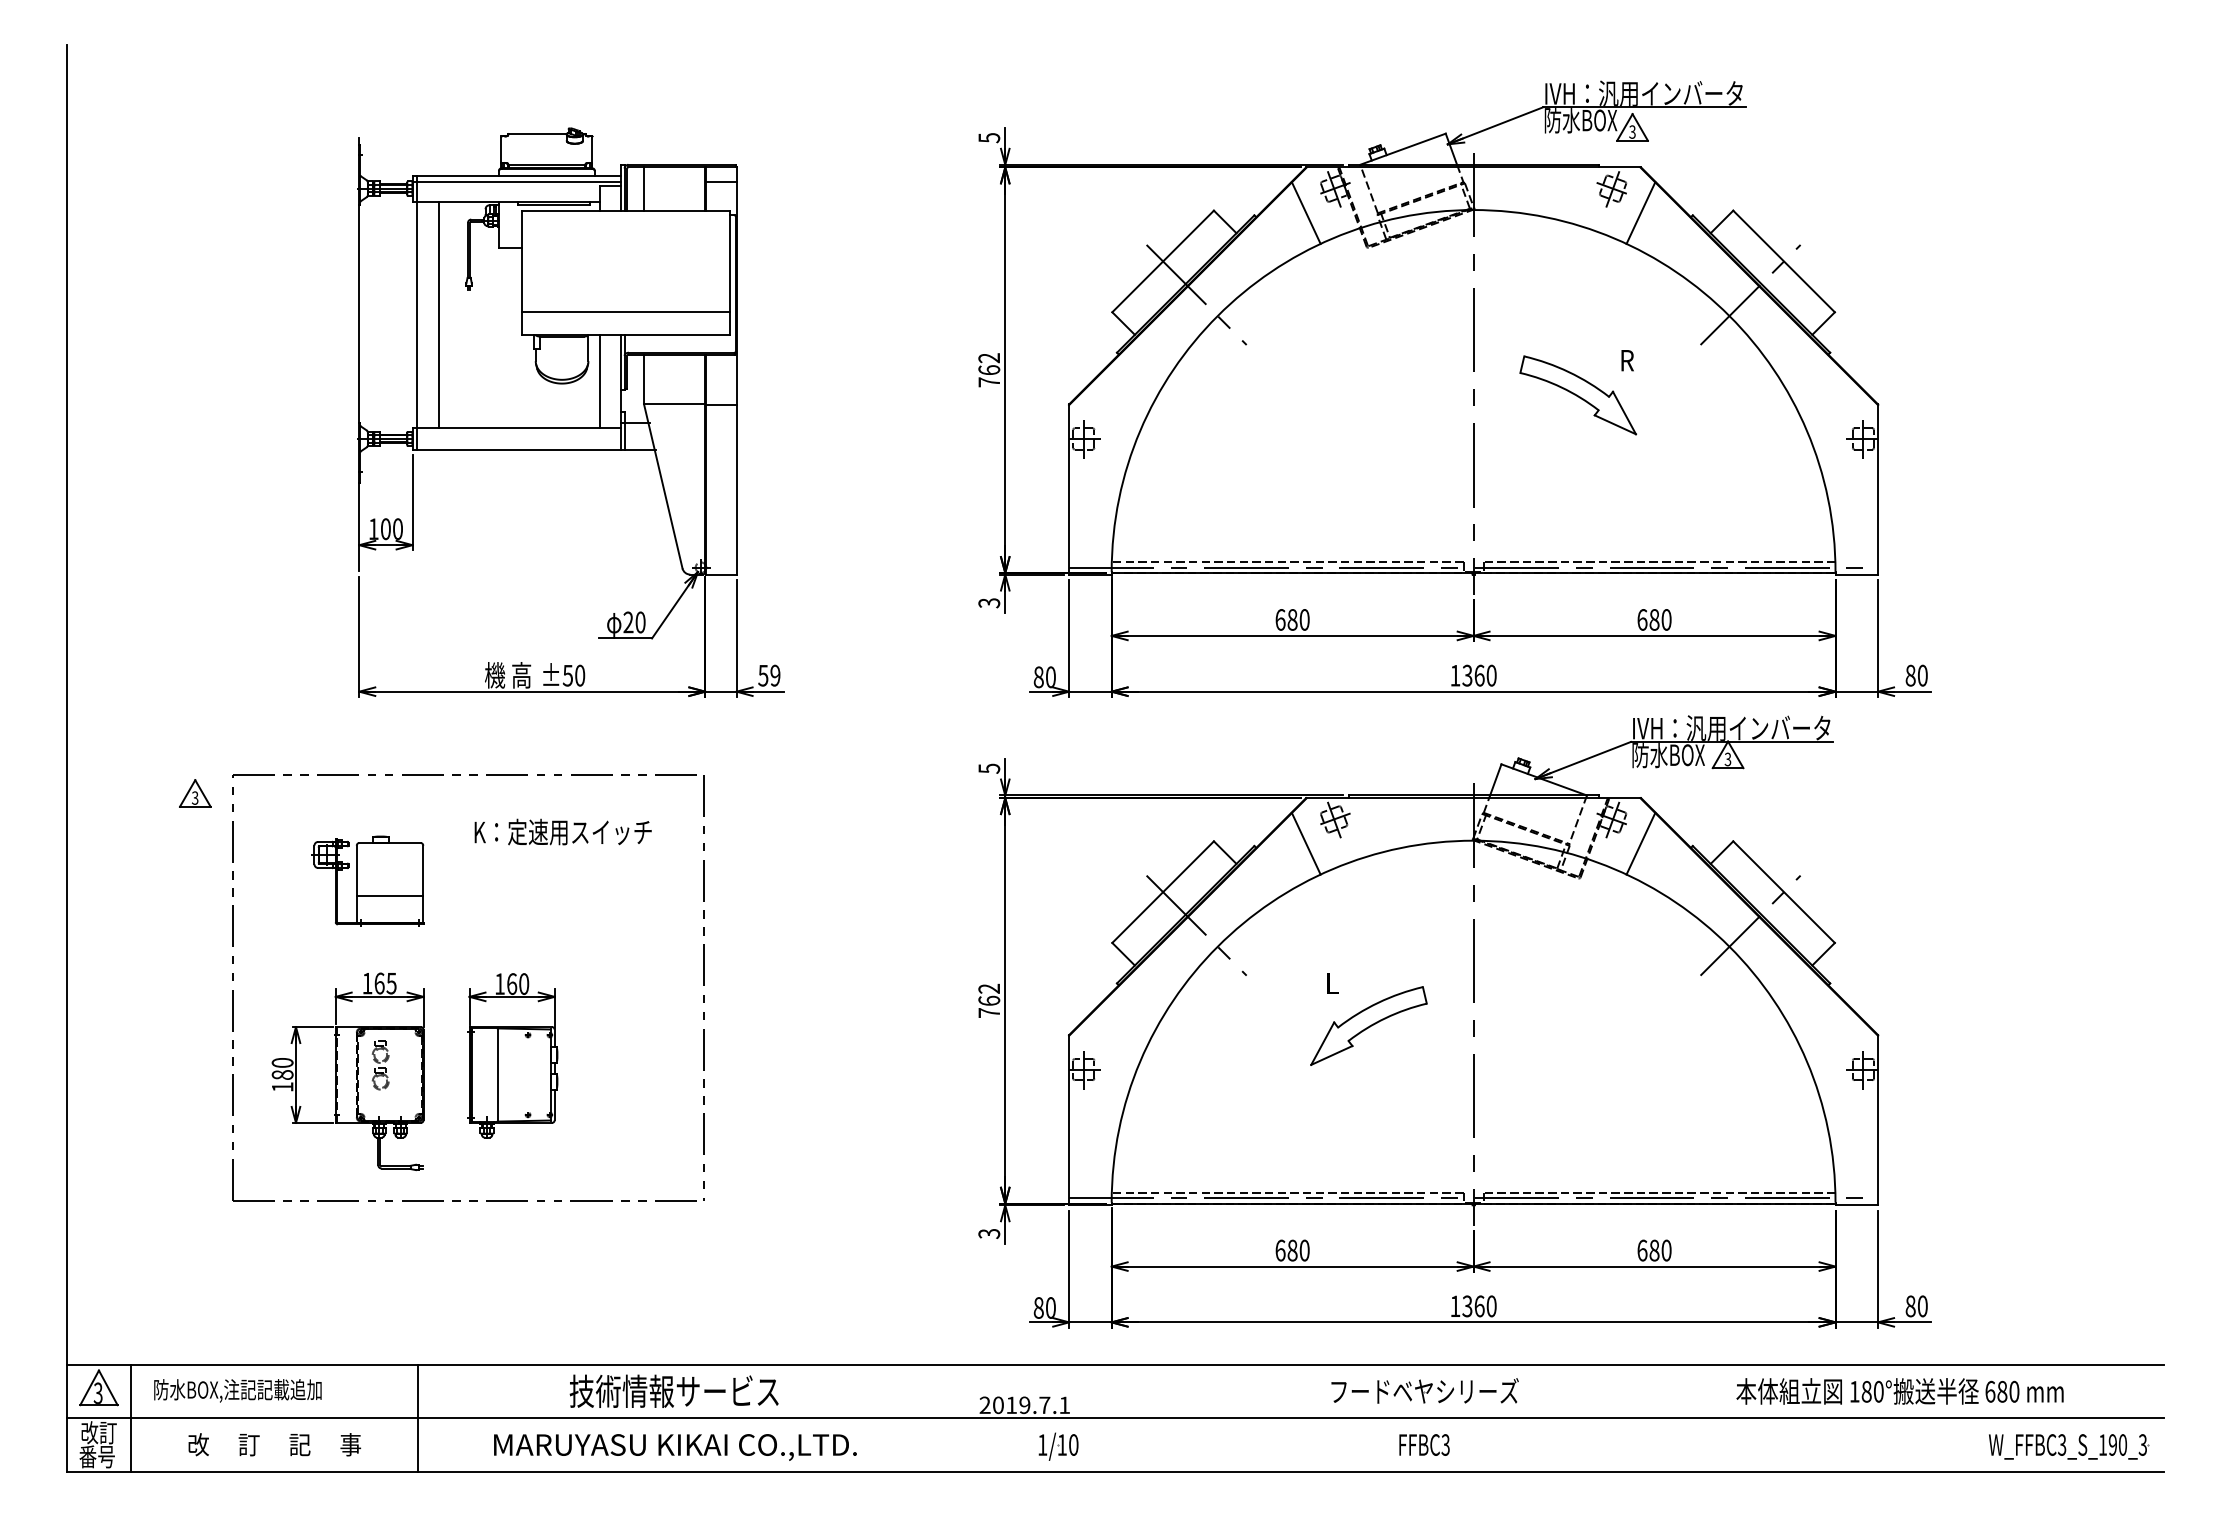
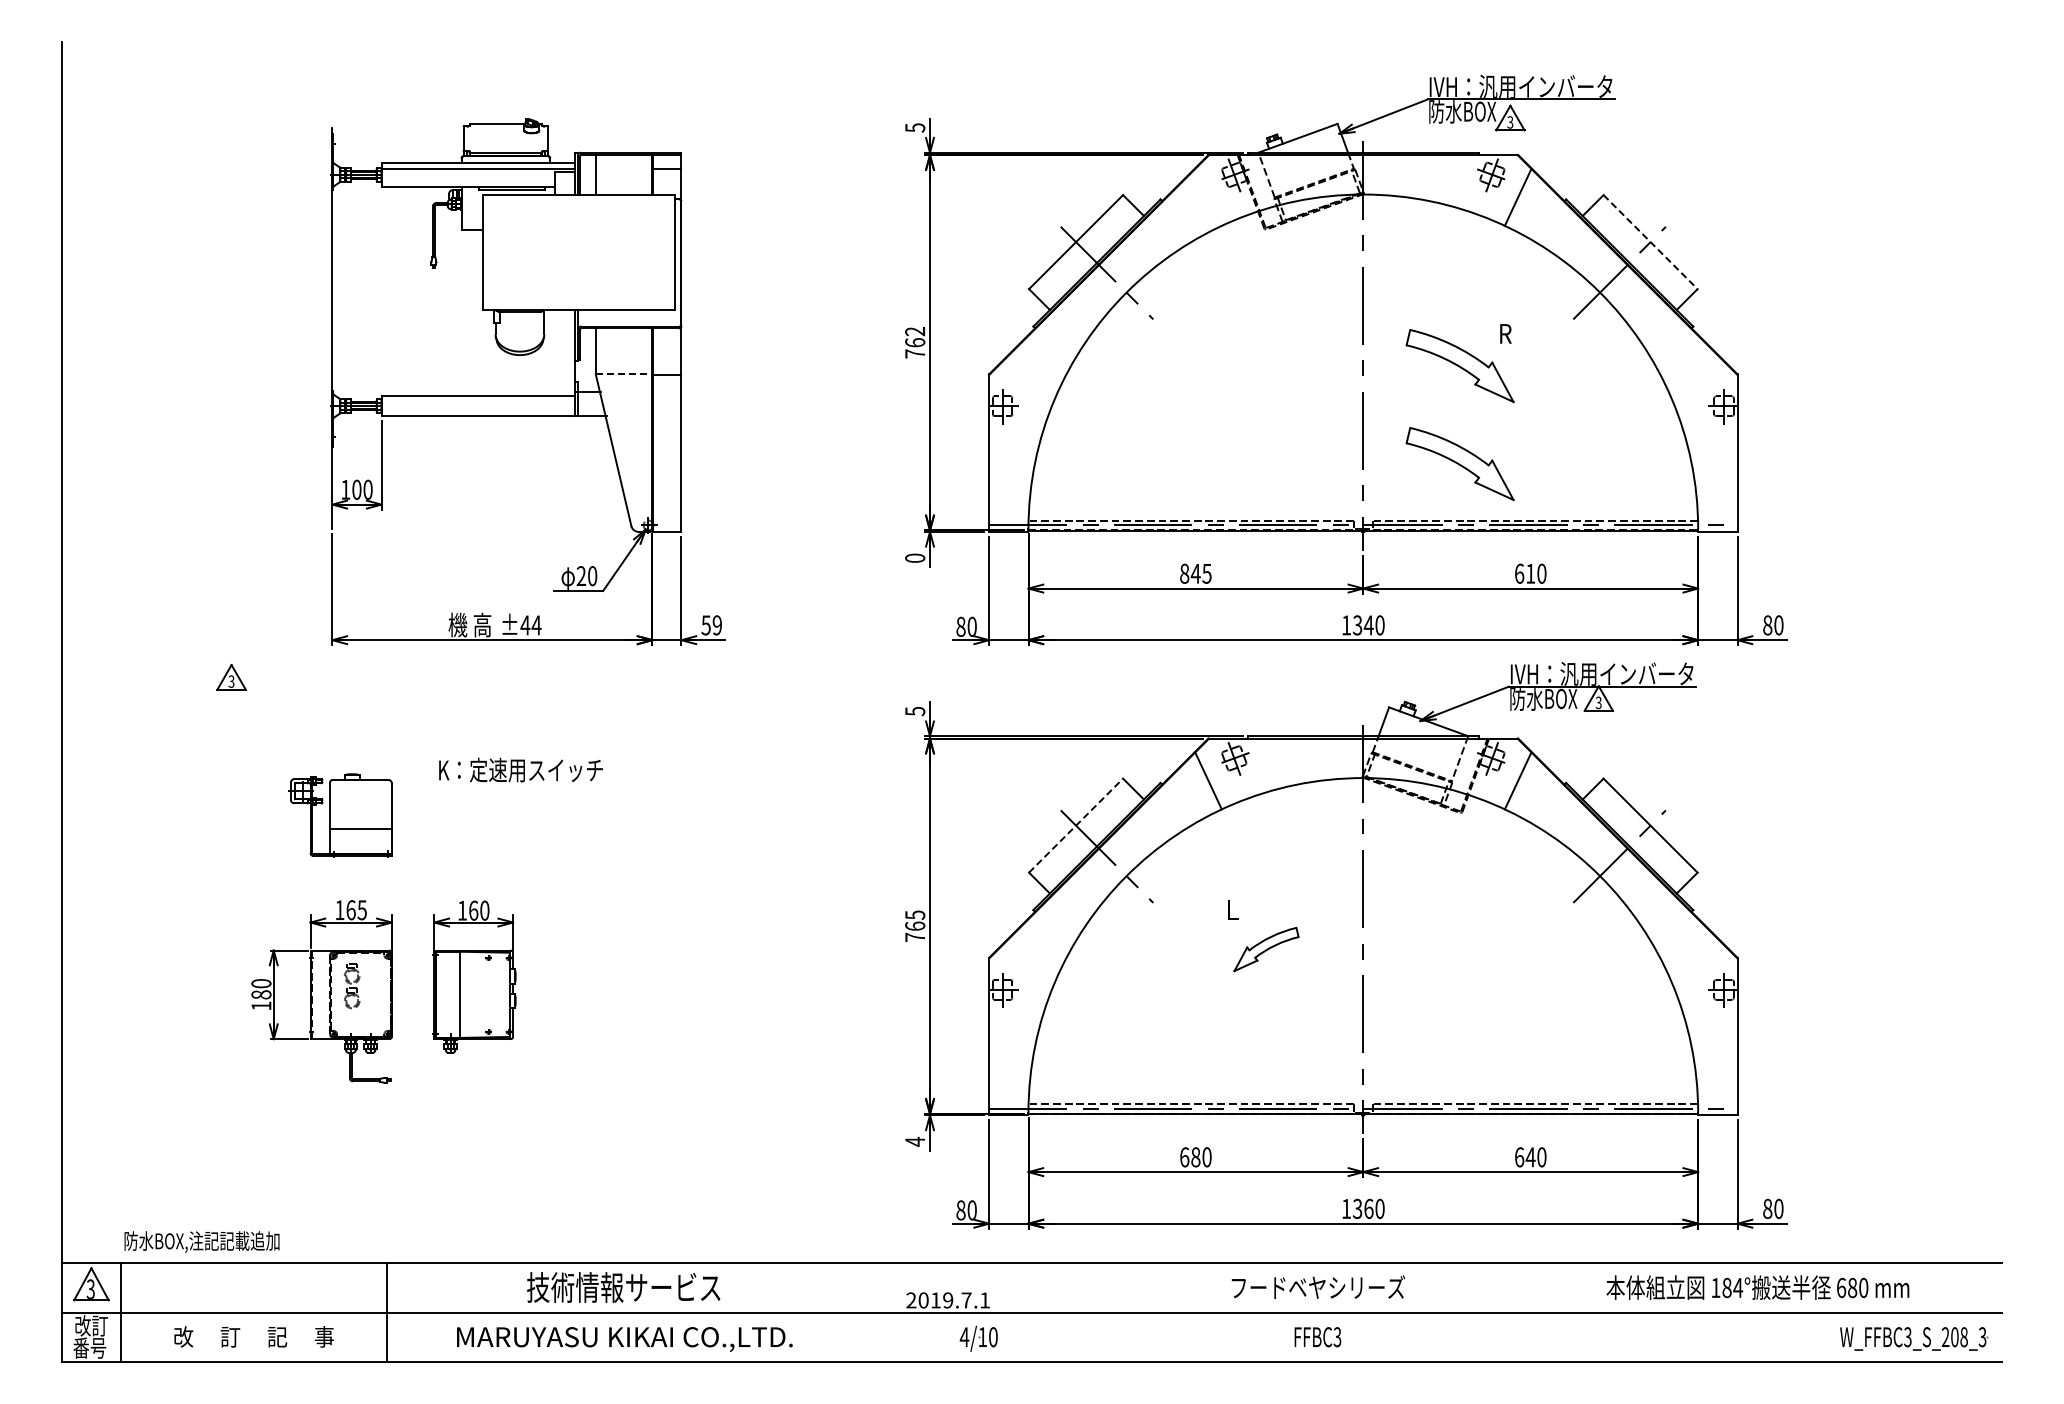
line: (1306, 212) -> (1208, 196), removed
line: (1783, 261) -> (1650, 242), solid -> dashed
line: (417, 312) -> (386, 289), removed
line: (626, 312) -> (579, 289), removed
line: (438, 314) -> (405, 291), removed
line: (600, 381) -> (555, 353), removed
line: (675, 404) -> (624, 374), solid -> dashed
part: (1577, 501) -> (1459, 464), added
text: (989, 603) -> (915, 558), 3 -> 0
text: (1292, 619) -> (1195, 573), 680 -> 845
text: (1654, 619) -> (1530, 573), 680 -> 610
text: (573, 675) -> (530, 625), ±50 -> ±44
text: (1479, 675) -> (1368, 625), 1360 -> 1340
part: (469, 775) -> (434, 717), removed
part: (195, 793) -> (231, 677), moved
line: (1163, 891) -> (1076, 825), solid -> dashed
text: (989, 988) -> (915, 914), 762 -> 765
part: (1368, 1025) -> (1266, 949), size x0.6
text: (989, 1233) -> (915, 1141), 3 -> 4
text: (1654, 1250) -> (1530, 1157), 680 -> 640
text: (237, 1390) -> (201, 1241), moved
text: (1879, 1391) -> (1738, 1287), 180° -> 184°
text: (1042, 1444) -> (964, 1336), 1/10 -> 4/10
text: (2112, 1445) -> (1954, 1337), W_FFBC3_S_190_3 -> W_FFBC3_S_208_3

